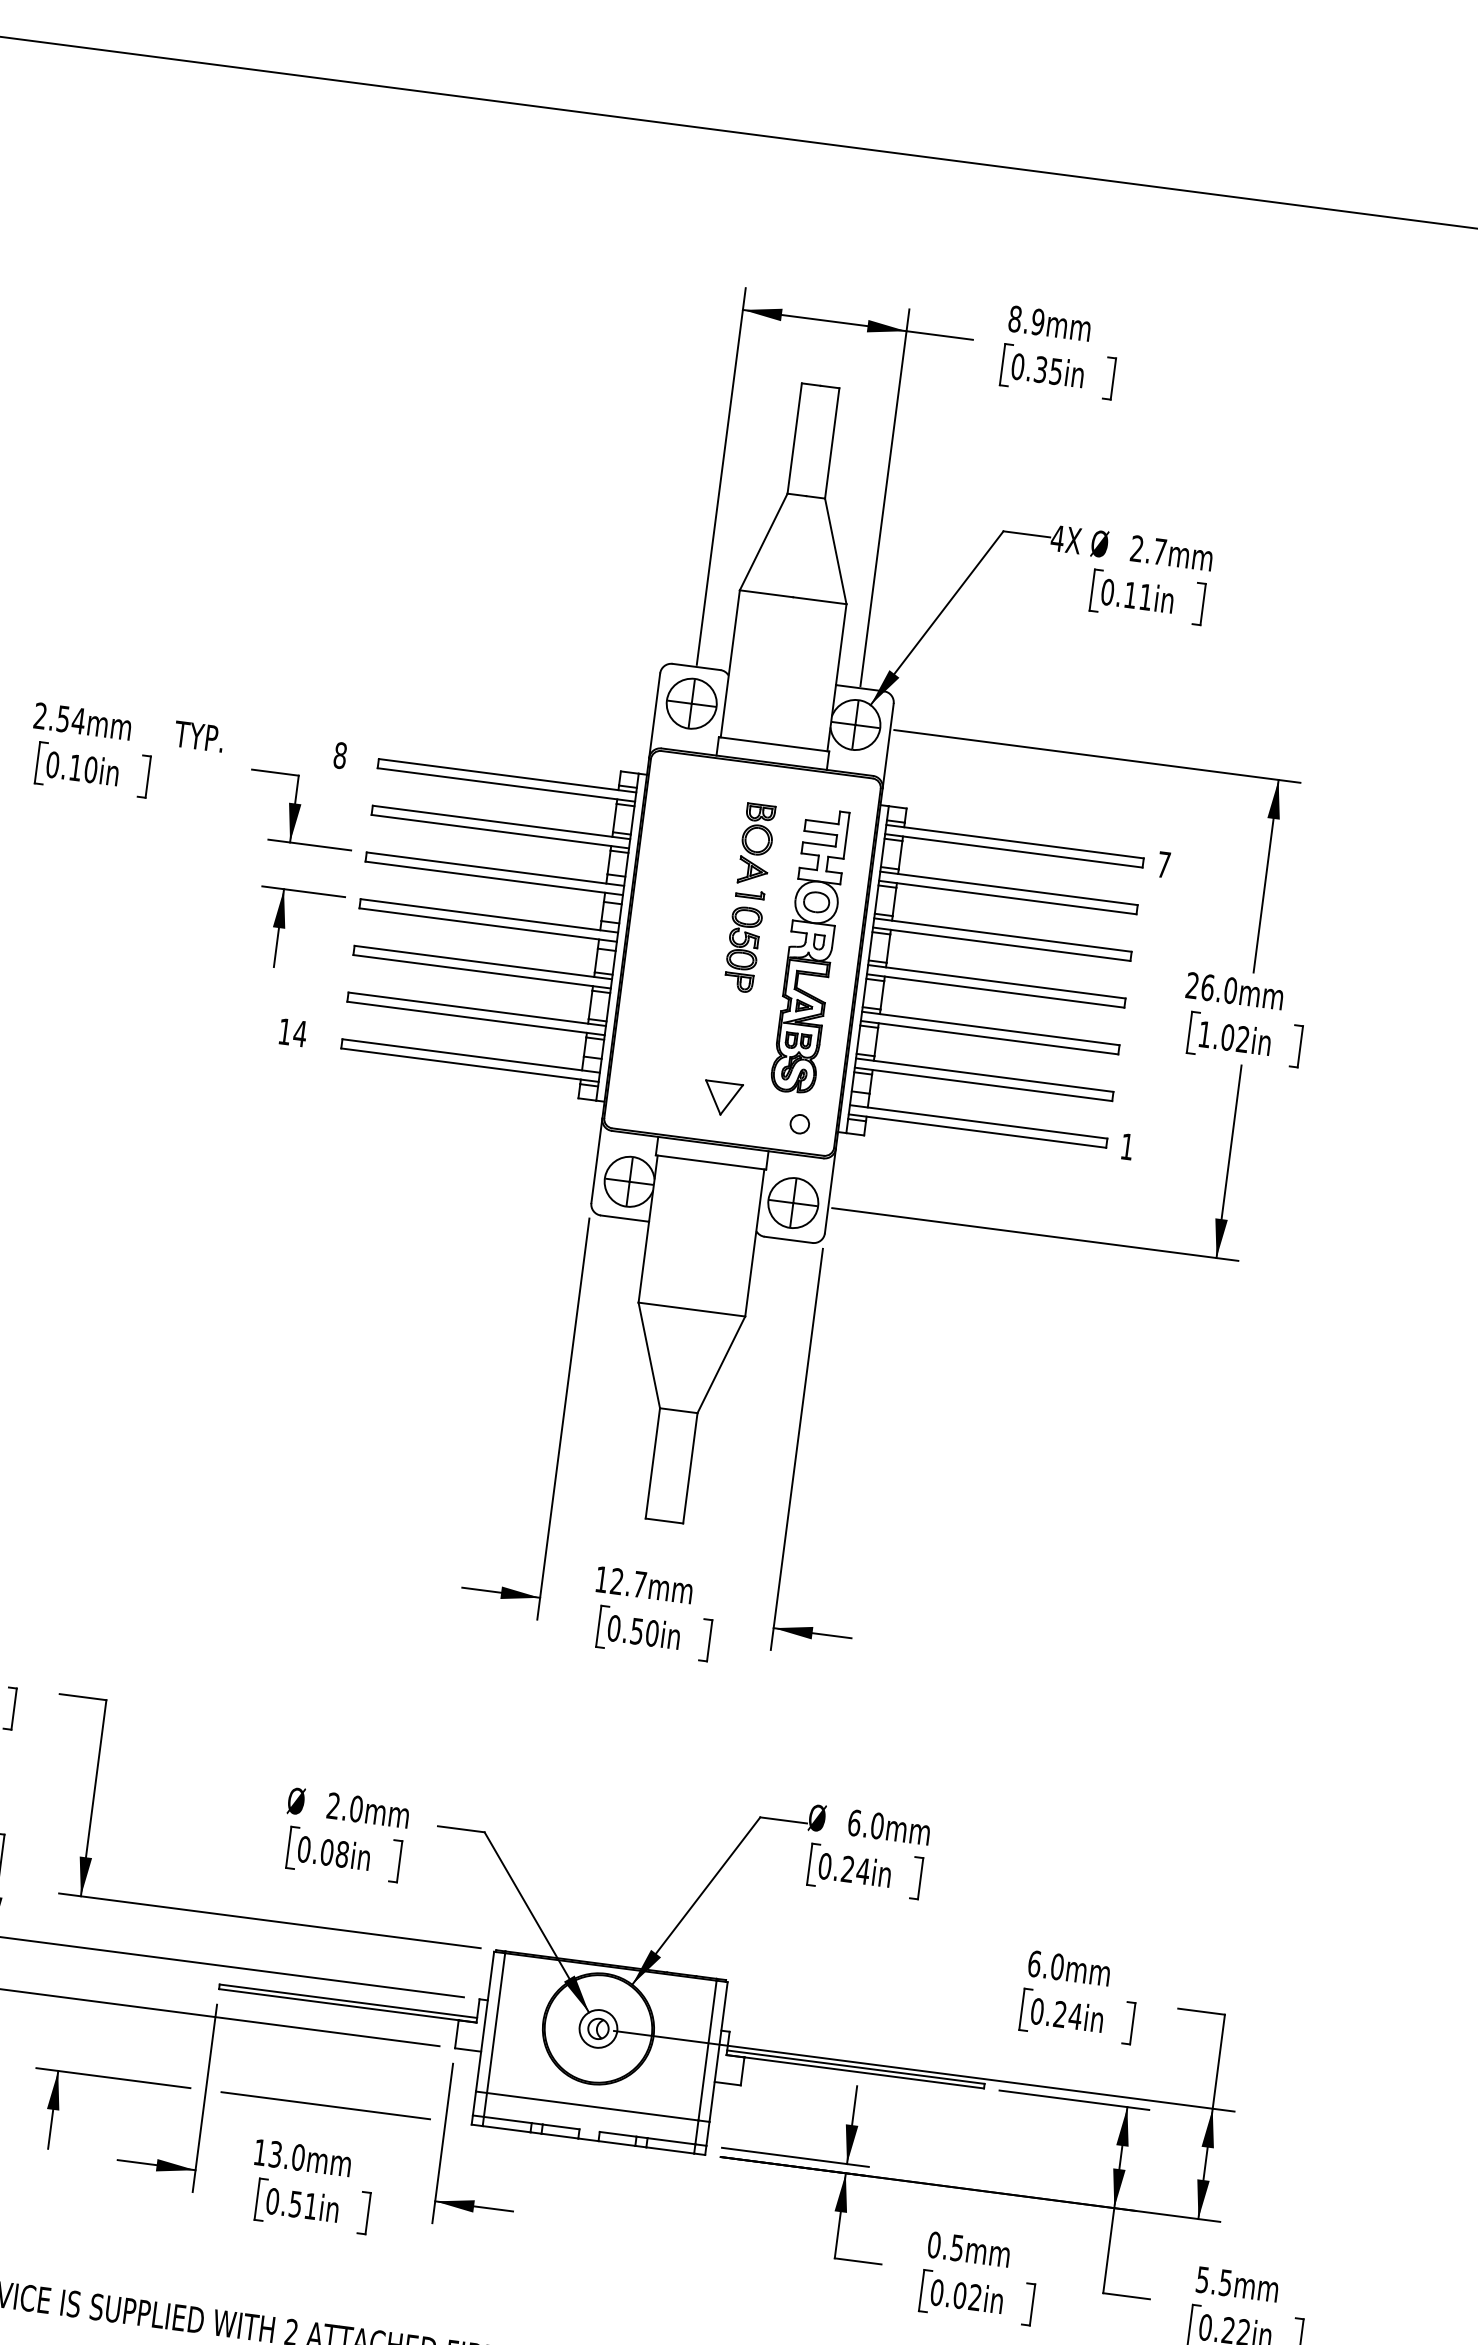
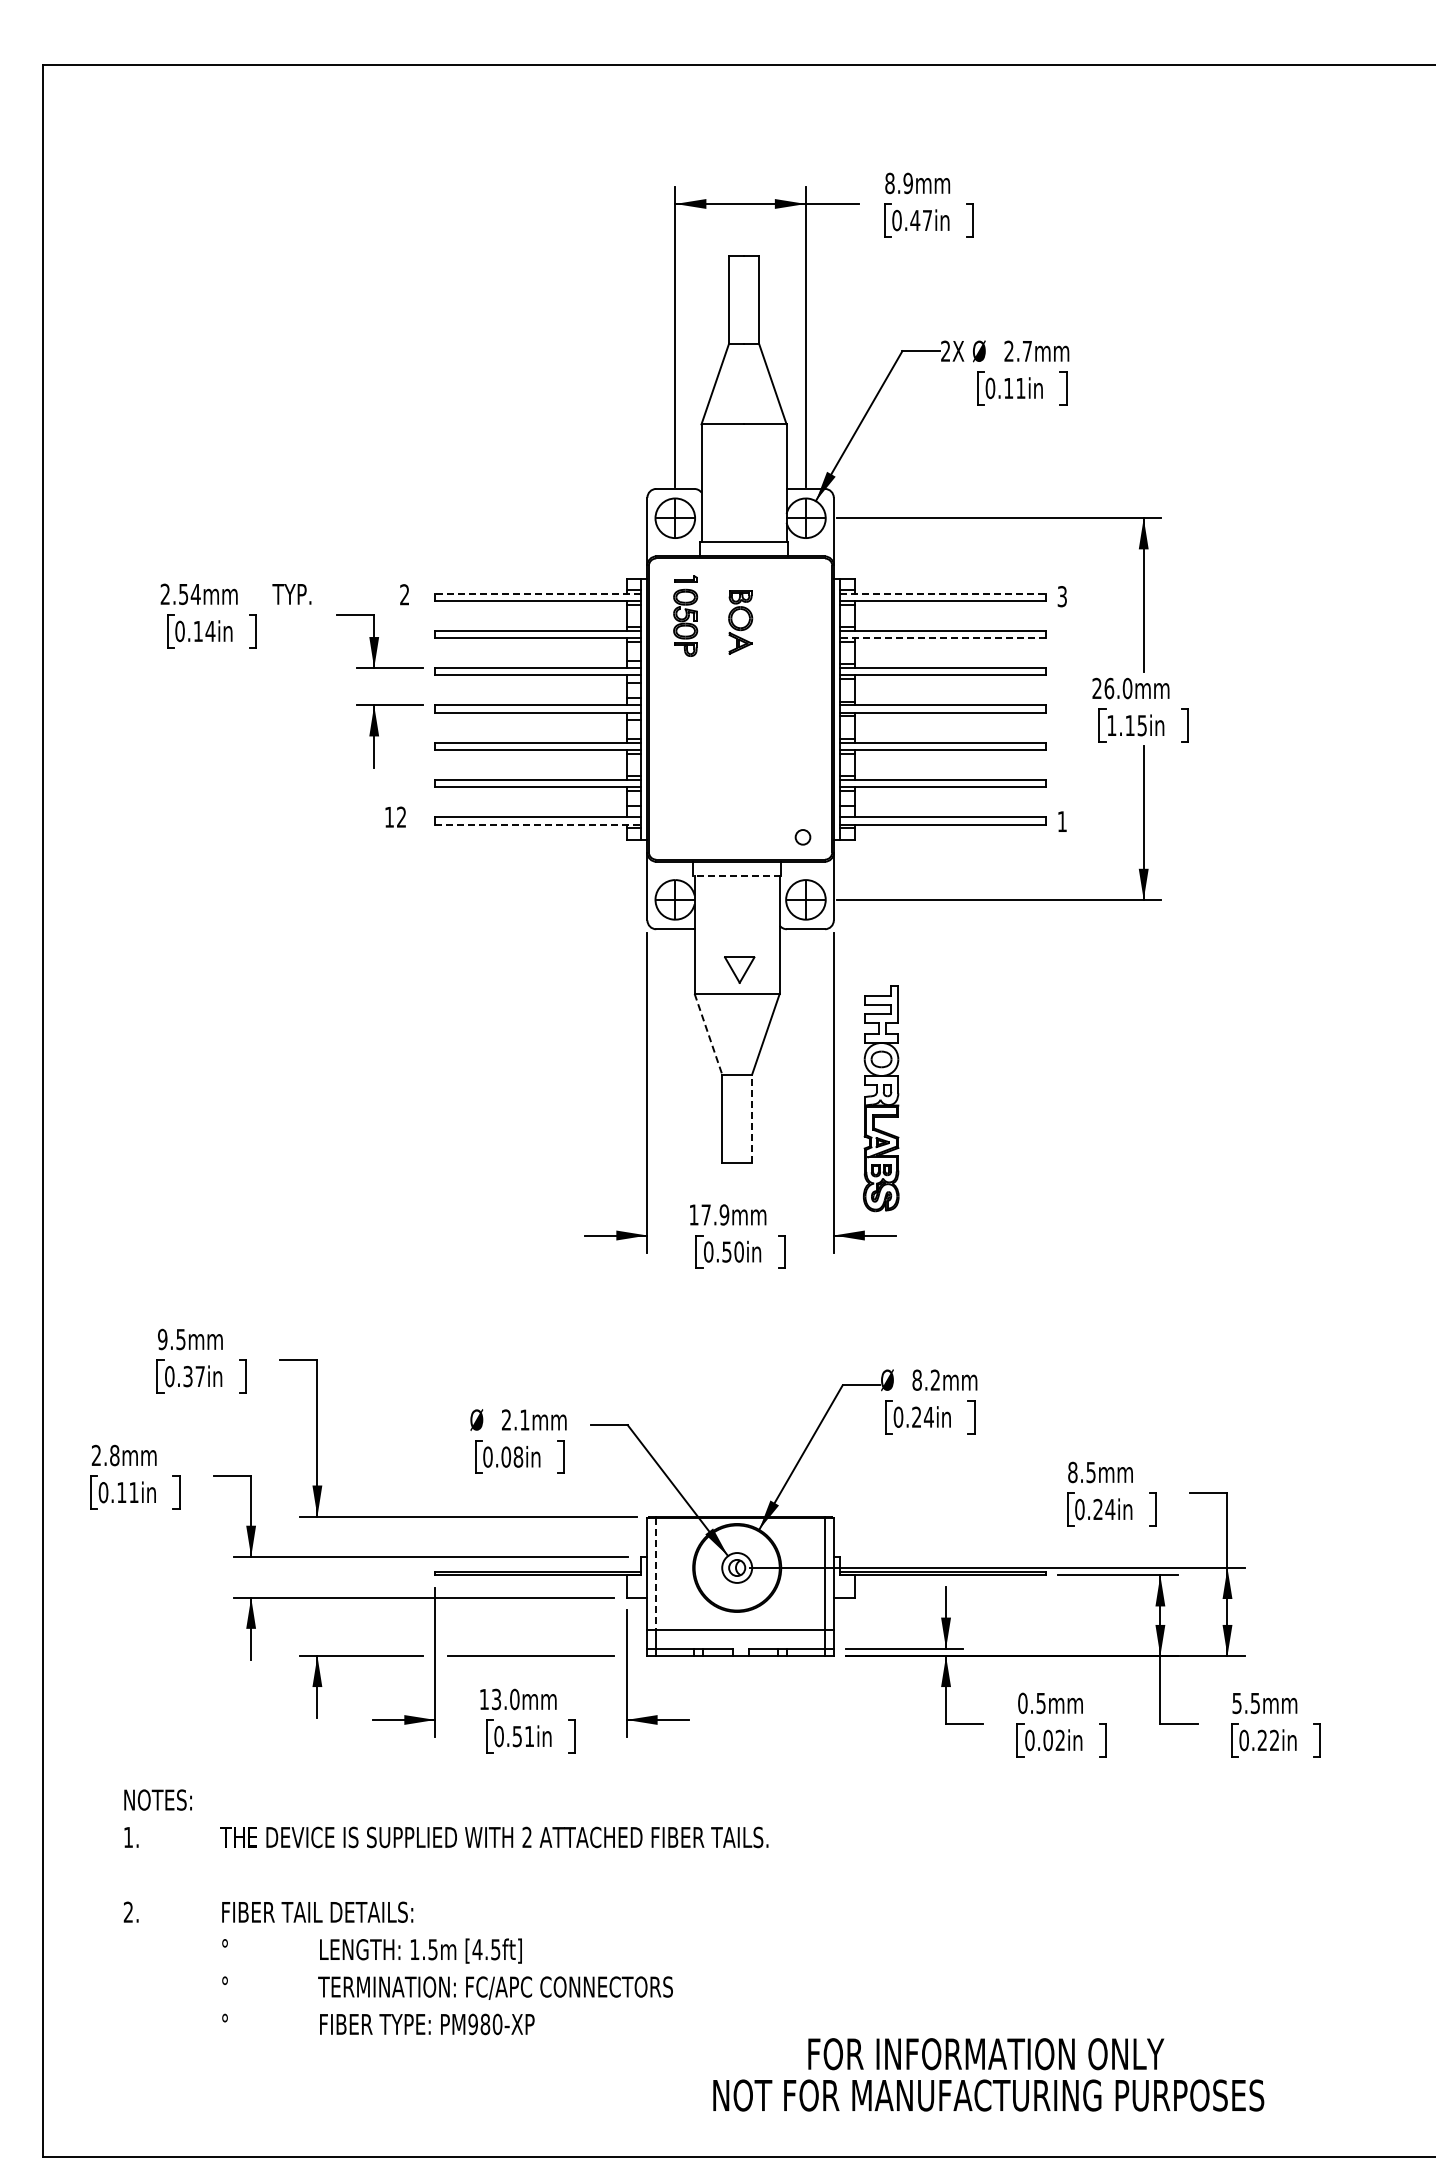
text: (1047, 370) -> (920, 220), 0.35in -> 0.47in
text: (1057, 537) -> (945, 350), 4X -> 2X
text: (340, 755) -> (404, 594), 8 -> 2
text: (90, 769) -> (210, 631), 0.10in -> 0.14in
line: (508, 775) -> (538, 593), solid -> dashed
line: (1015, 841) -> (943, 593), solid -> dashed
text: (1162, 864) -> (1061, 596), 7 -> 3
line: (1008, 897) -> (943, 638), solid -> dashed
part: (744, 940) -> (685, 615), moved
part: (810, 951) -> (881, 1098), moved
text: (300, 1032) -> (401, 816), 14 -> 12
text: (1234, 1038) -> (1135, 725), 1.02in -> 1.15in
line: (470, 1065) -> (538, 824), solid -> dashed
part: (722, 1097) -> (739, 969), moved
line: (710, 1162) -> (736, 876), solid -> dashed
line: (649, 1355) -> (708, 1034), solid -> dashed
line: (690, 1468) -> (752, 1118), solid -> dashed
text: (628, 1582) -> (715, 1214), 12.7mm -> 17.9mm
text: (356, 1808) -> (524, 1419), 2.0mm -> 2.1mm
text: (866, 1823) -> (926, 1379), 6.0mm -> 8.2mm
text: (1045, 1965) -> (1081, 1472), 6.0mm -> 8.5mm
line: (496, 2022) -> (656, 1573), solid -> dashed

